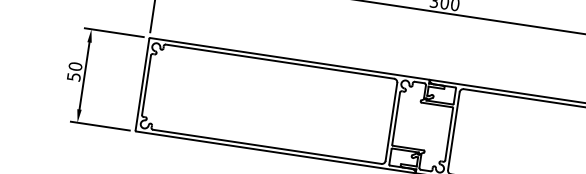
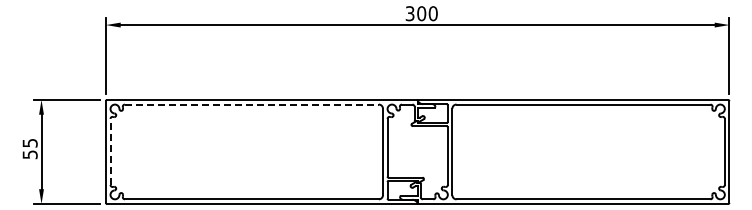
line: (279, 61) -> (251, 104), solid -> dashed
text: (74, 65) -> (29, 142), 50 -> 55
line: (146, 84) -> (110, 151), solid -> dashed

